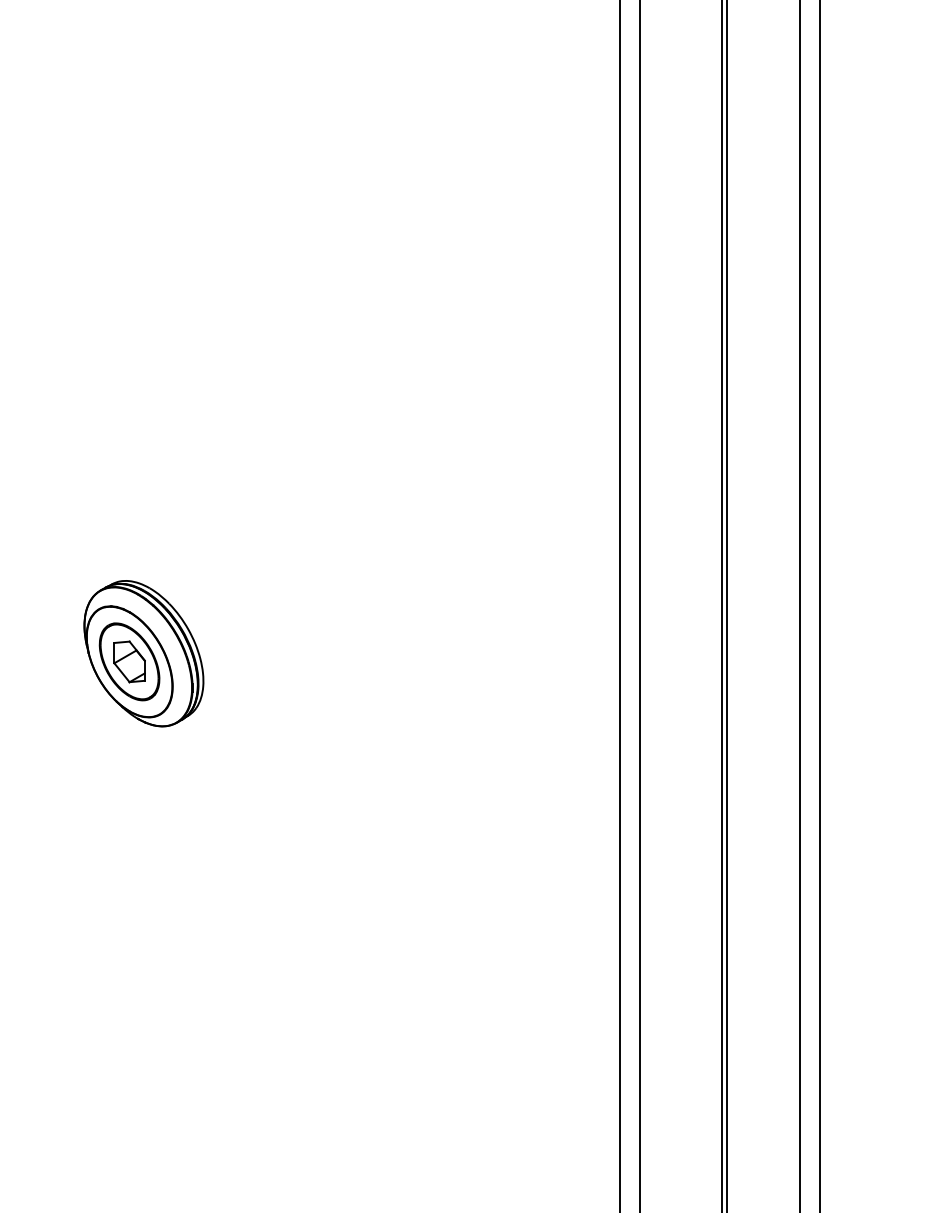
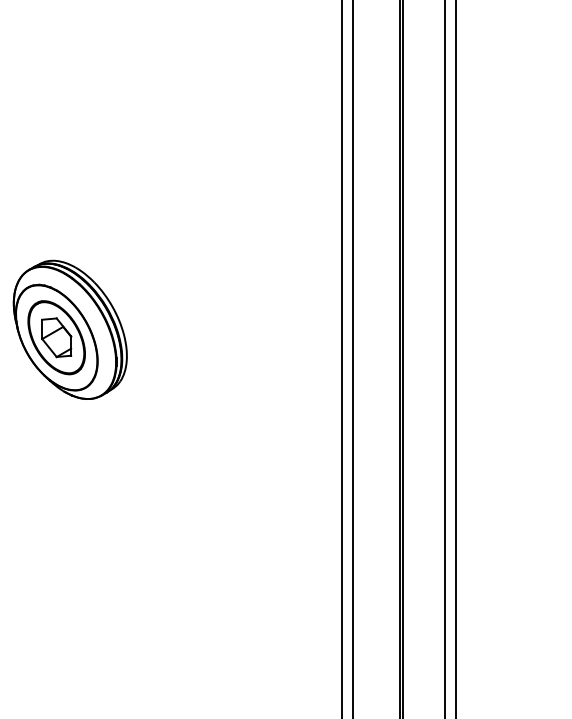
part: (142, 653) -> (69, 329), size x1.67

